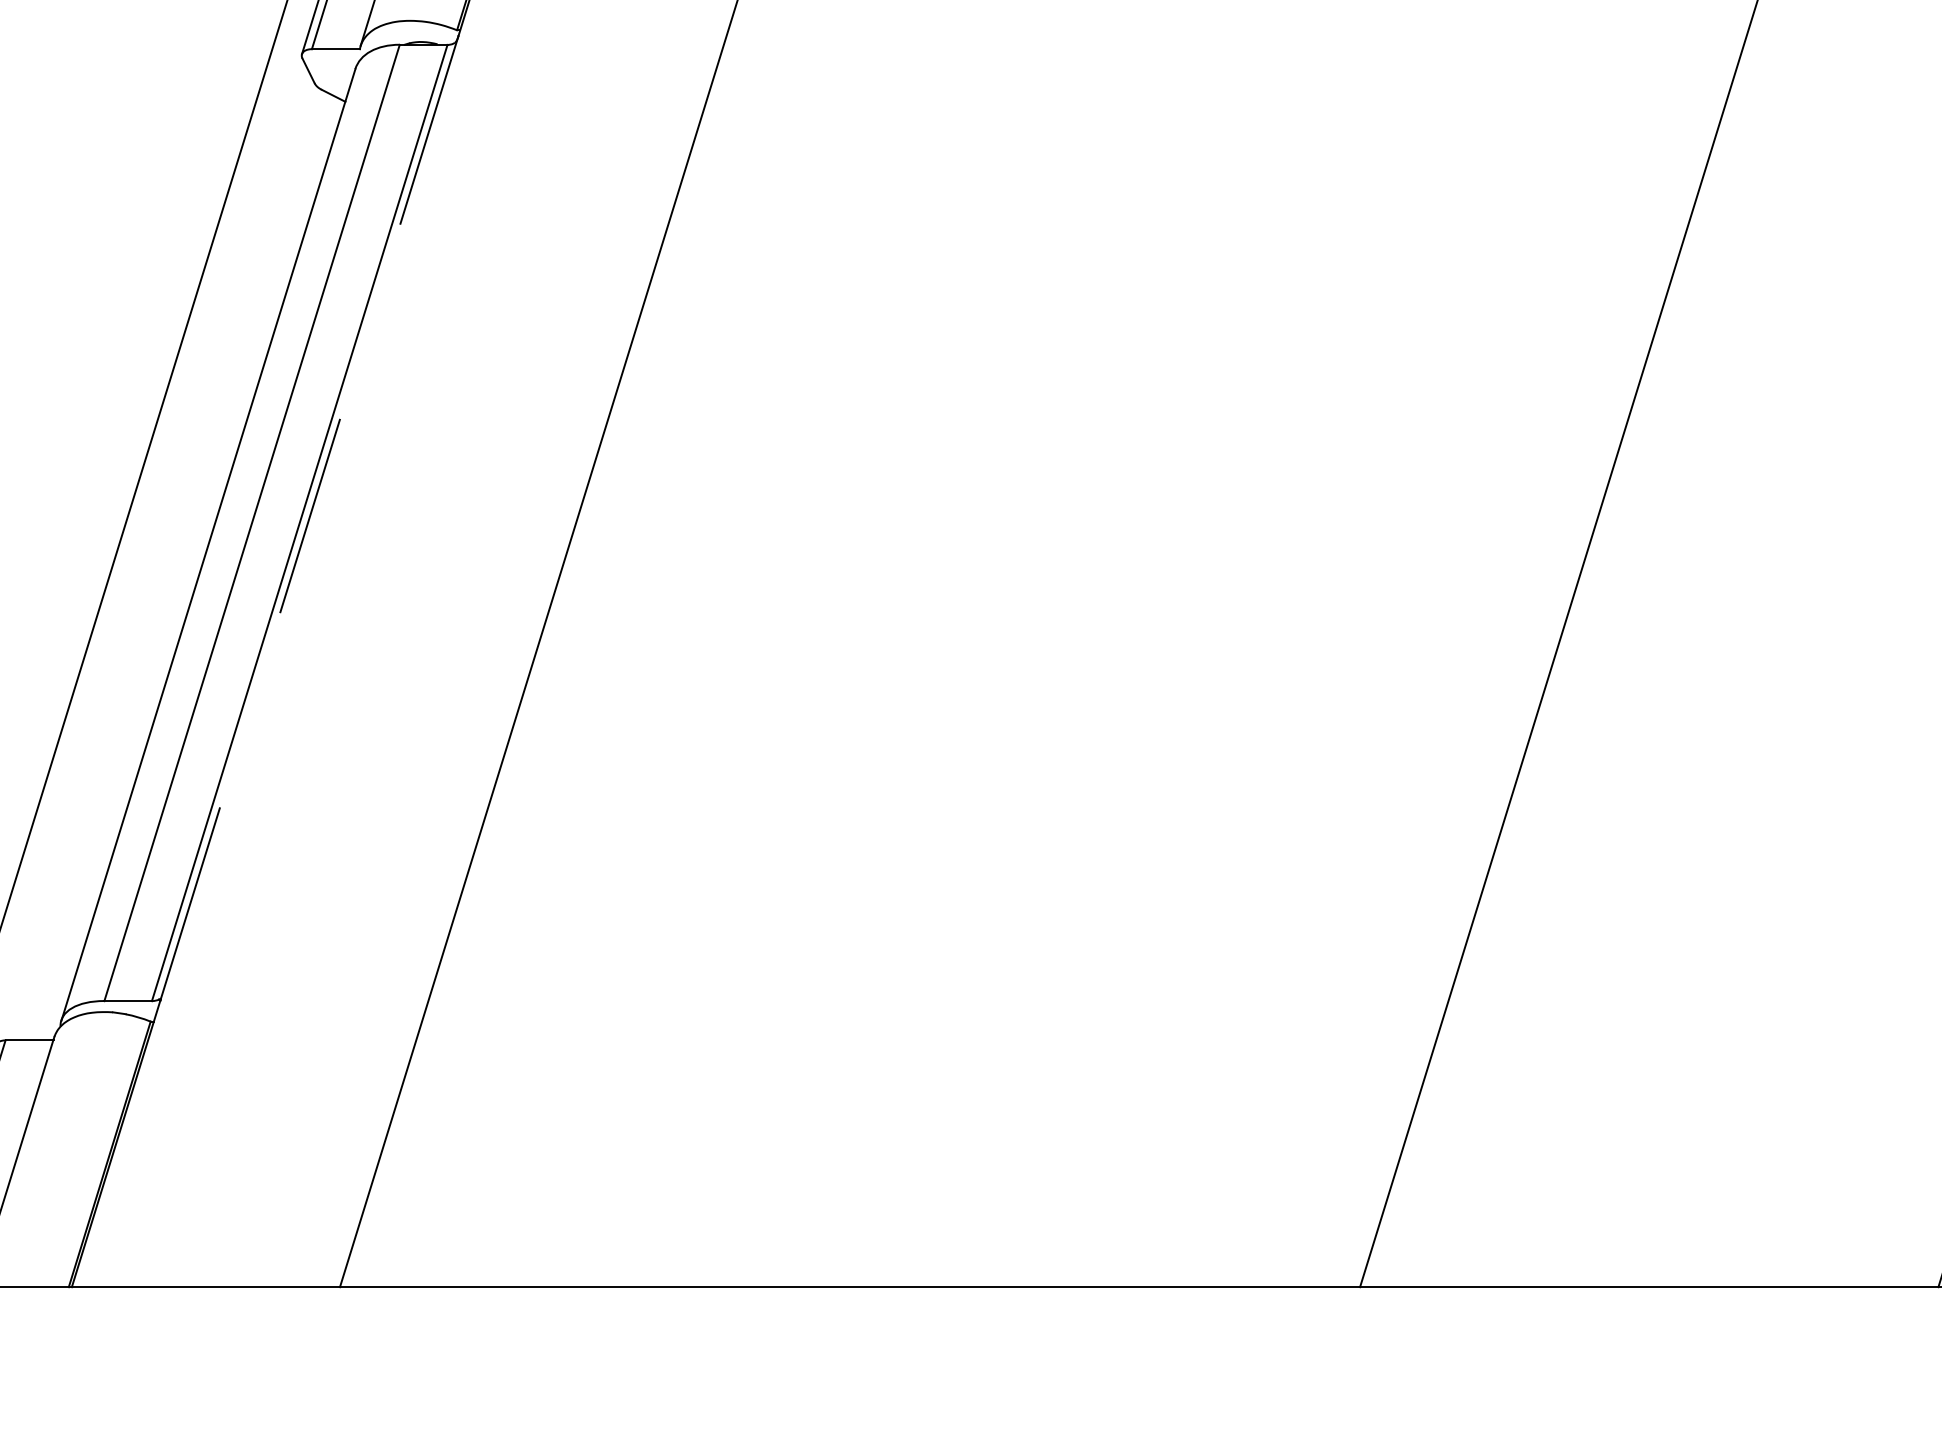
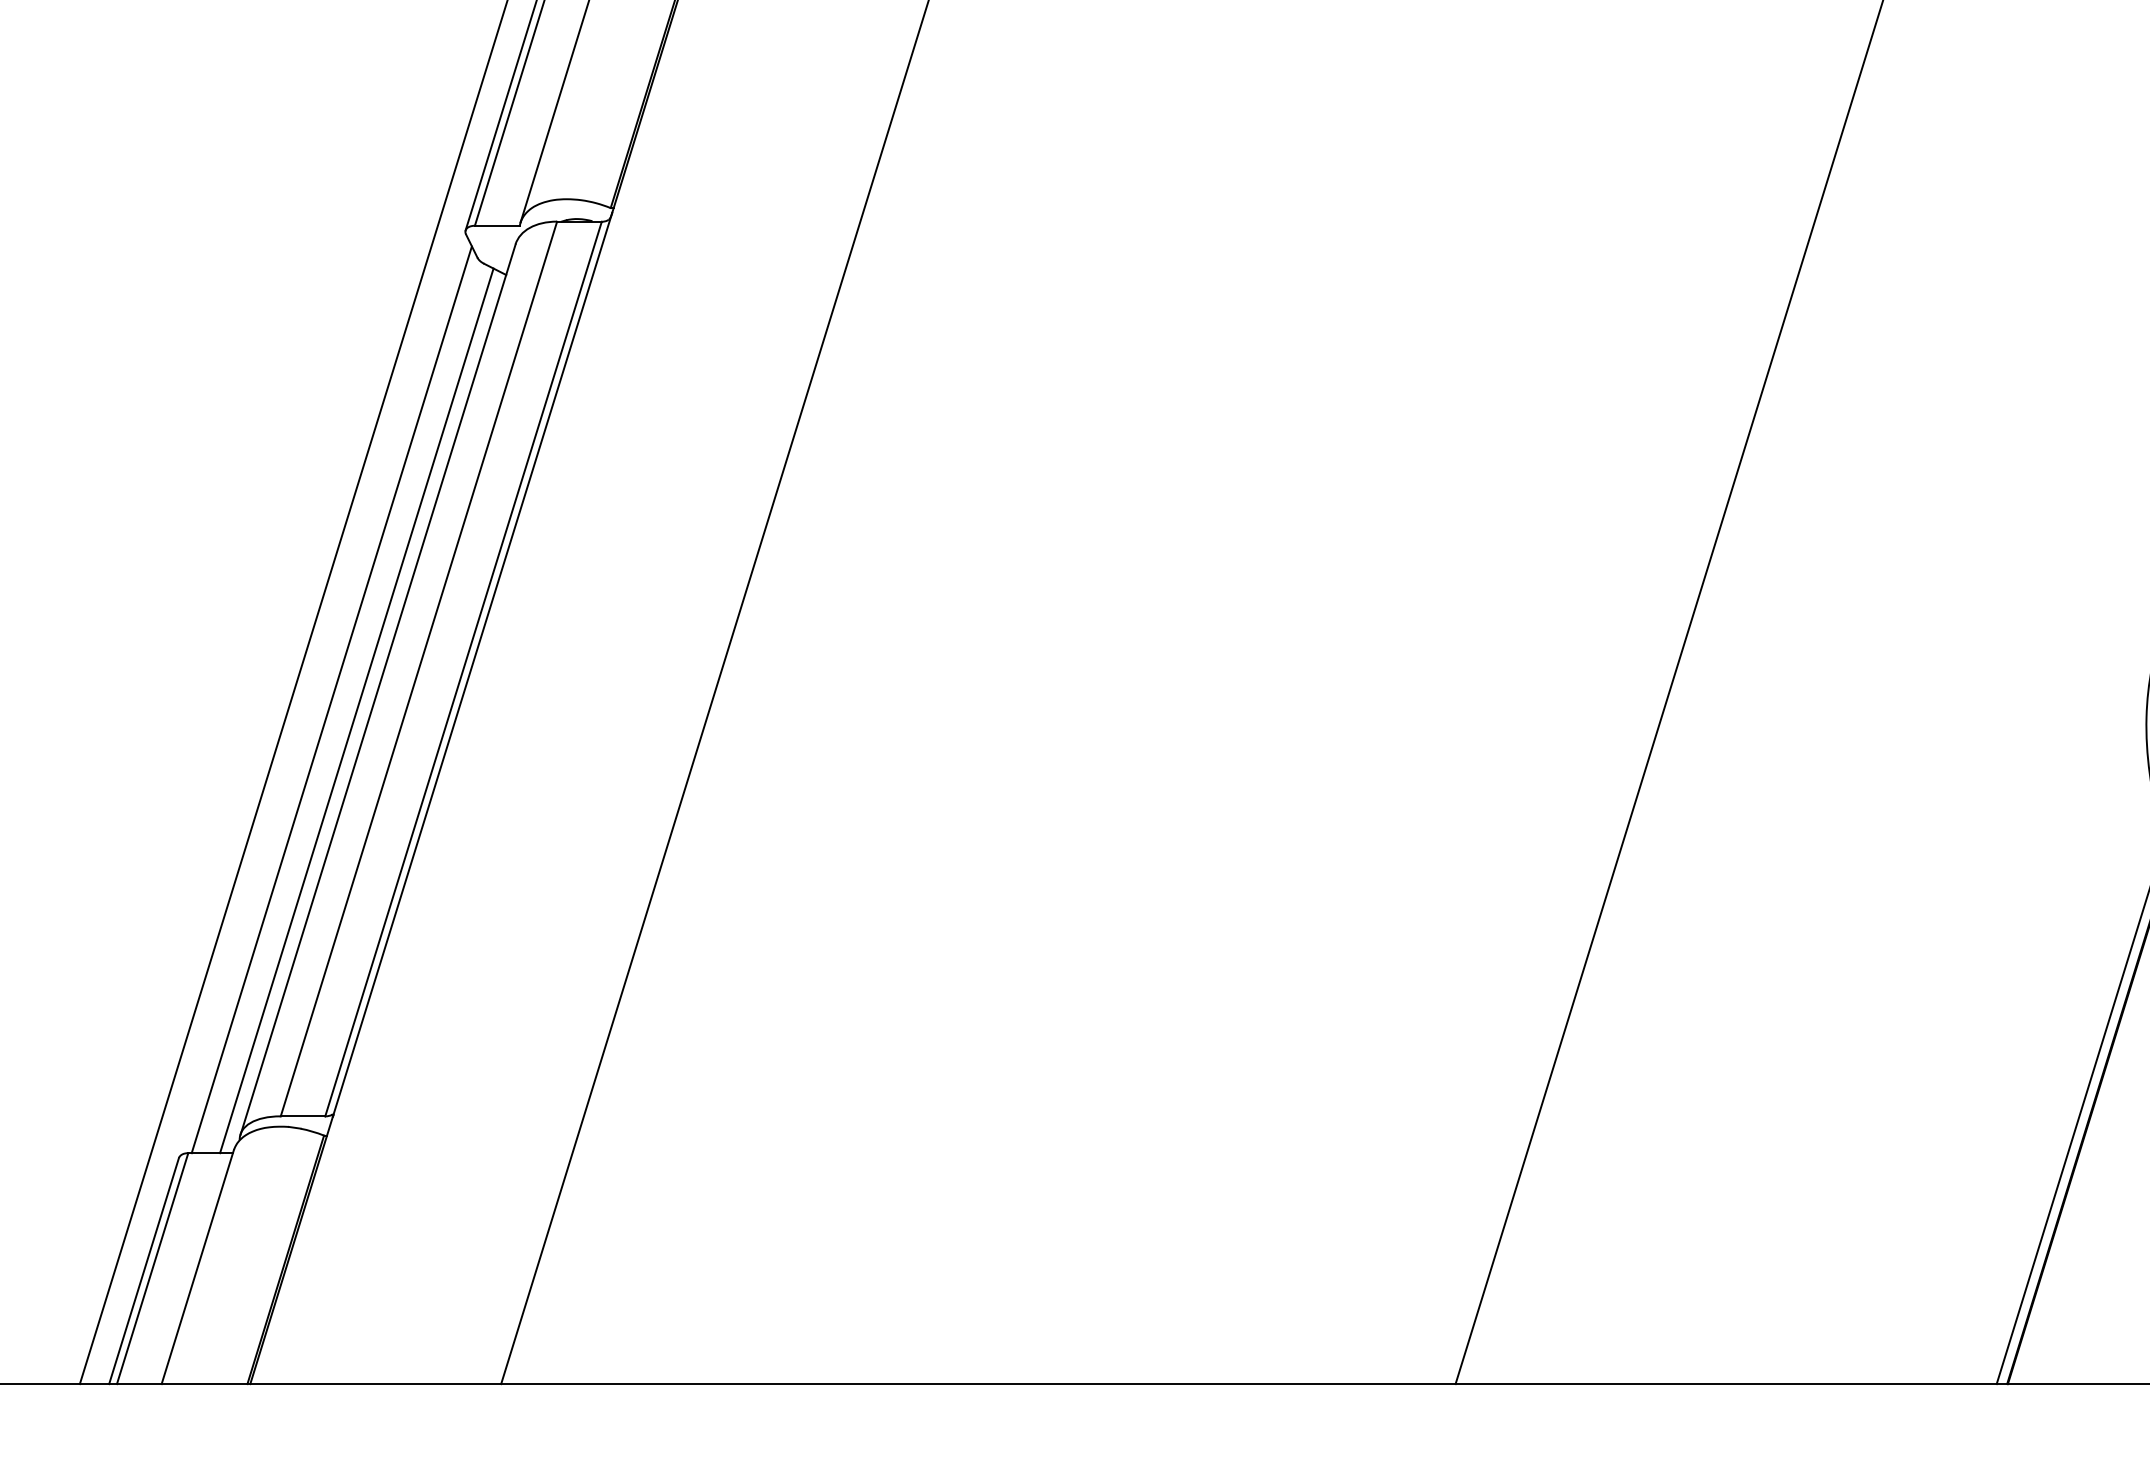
line: (309, 518) -> (472, 664), dashed -> solid
line: (158, 555) -> (331, 699), added
line: (185, 567) -> (356, 710), added

